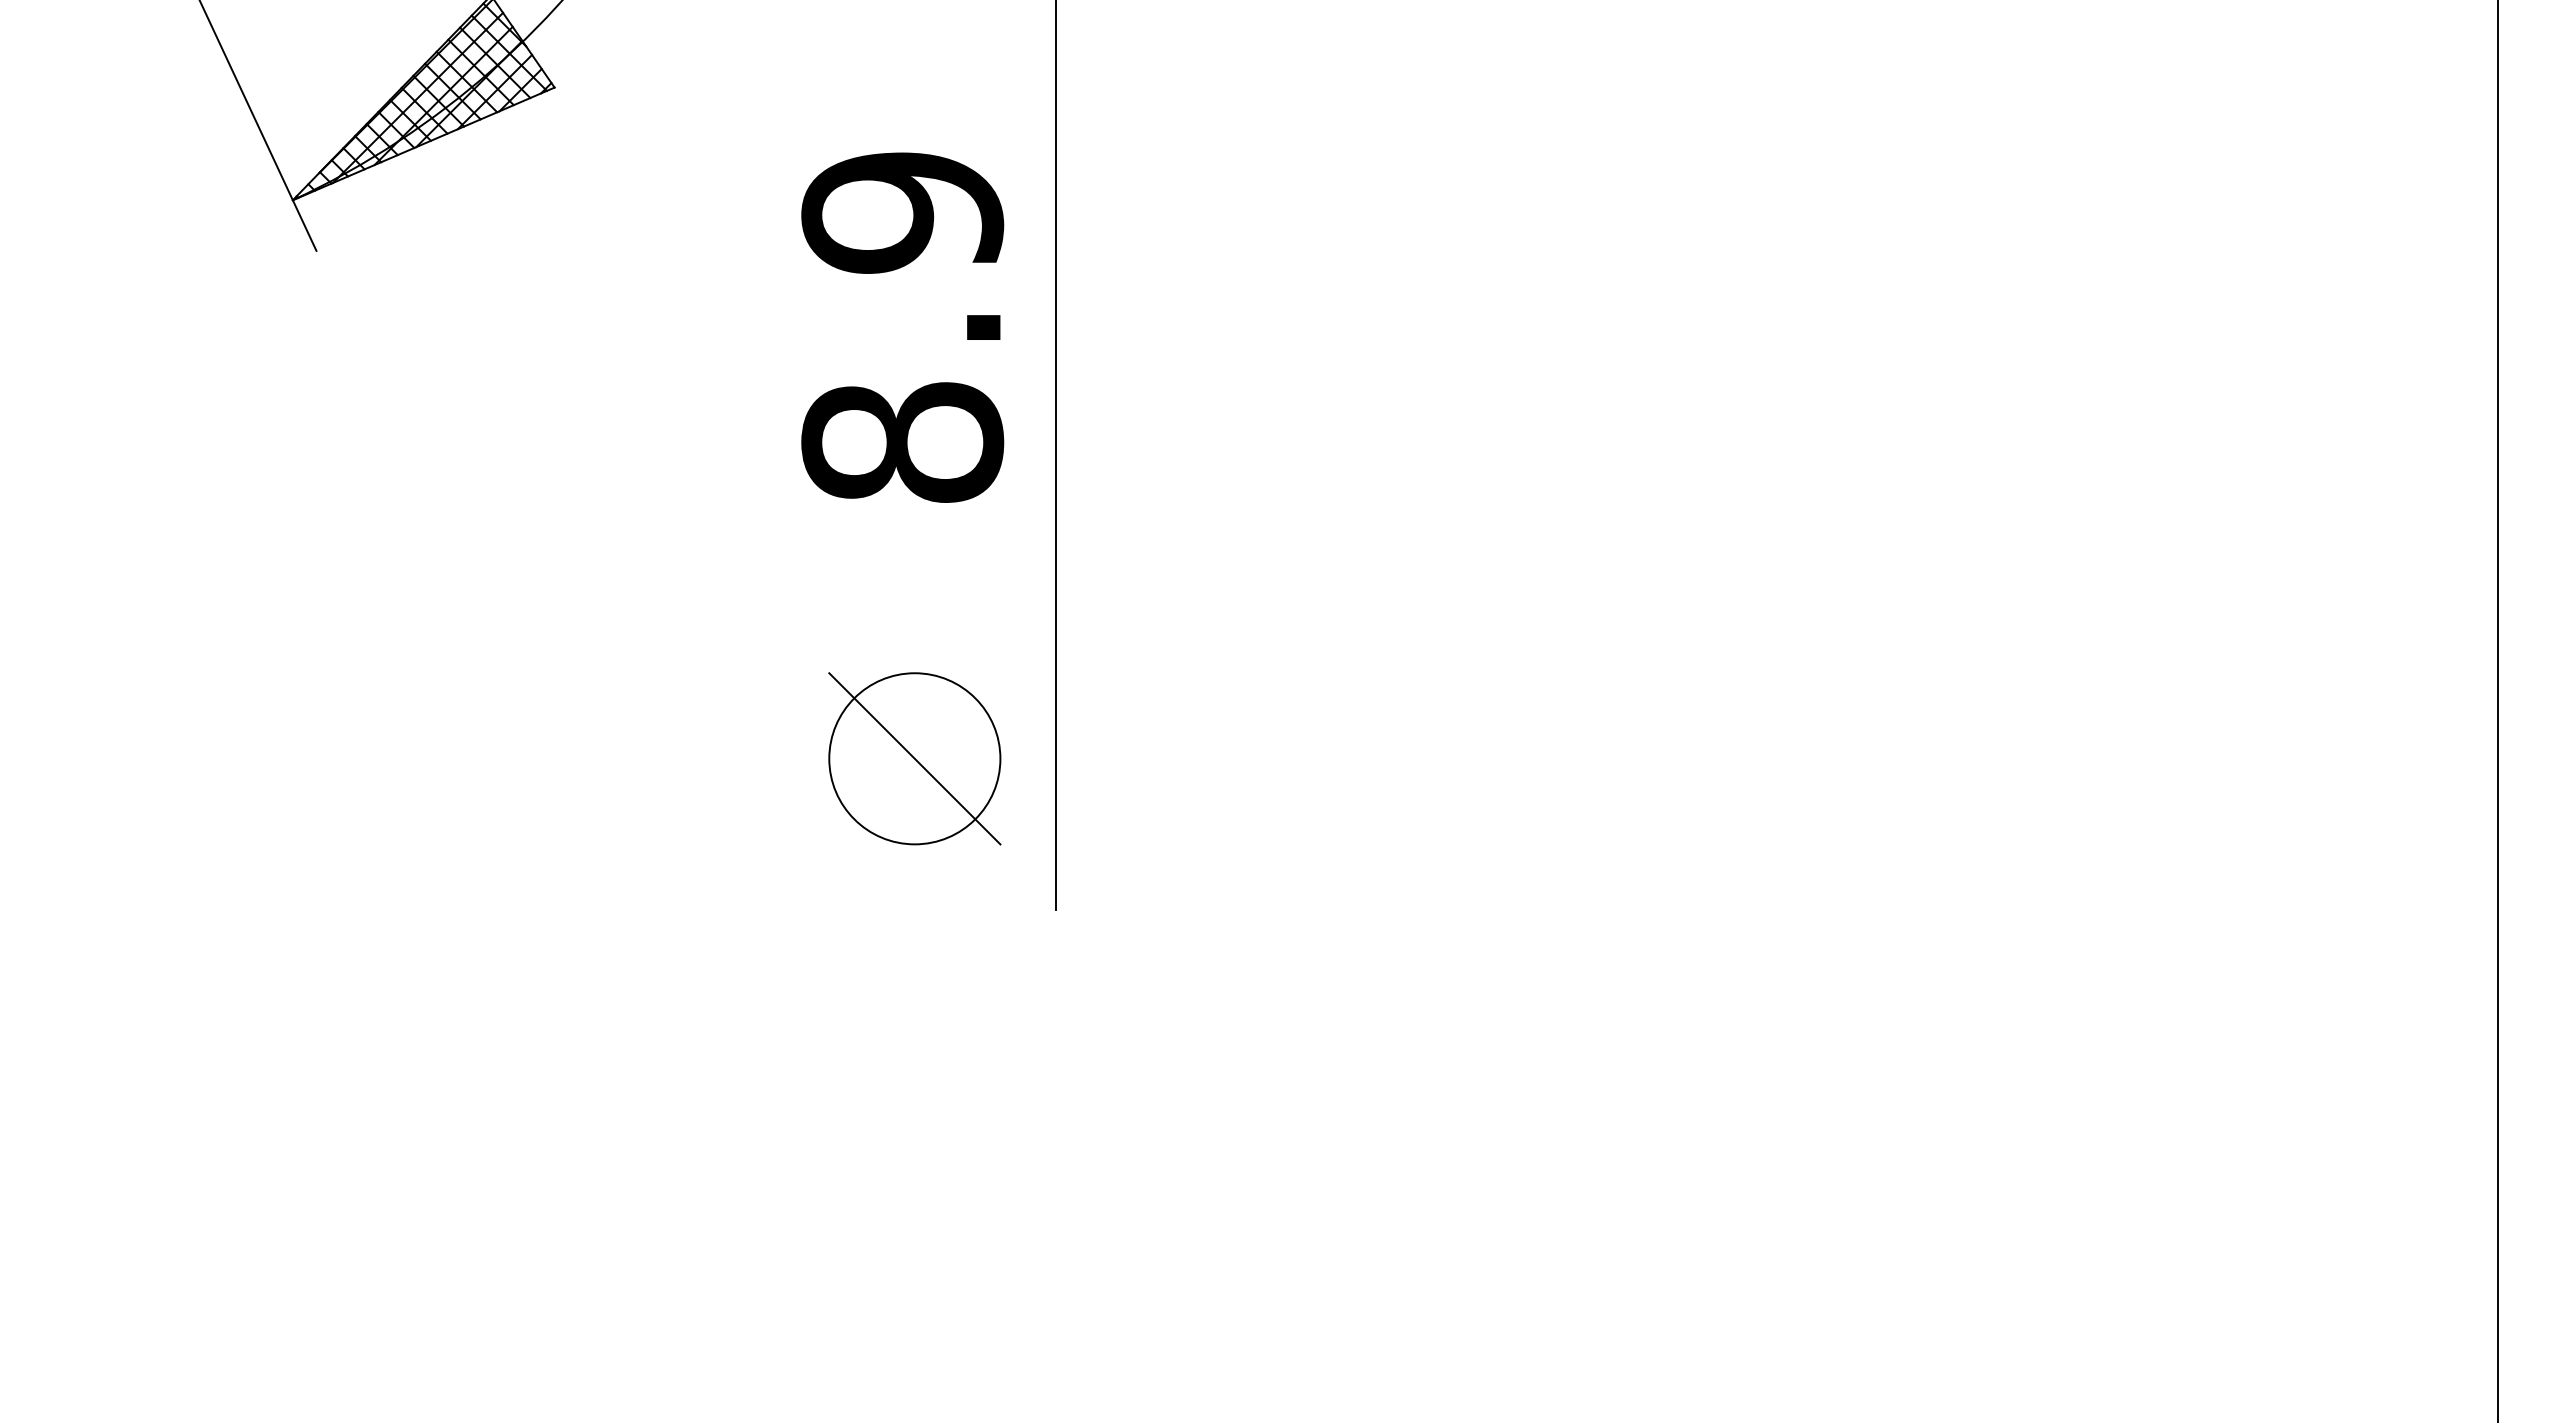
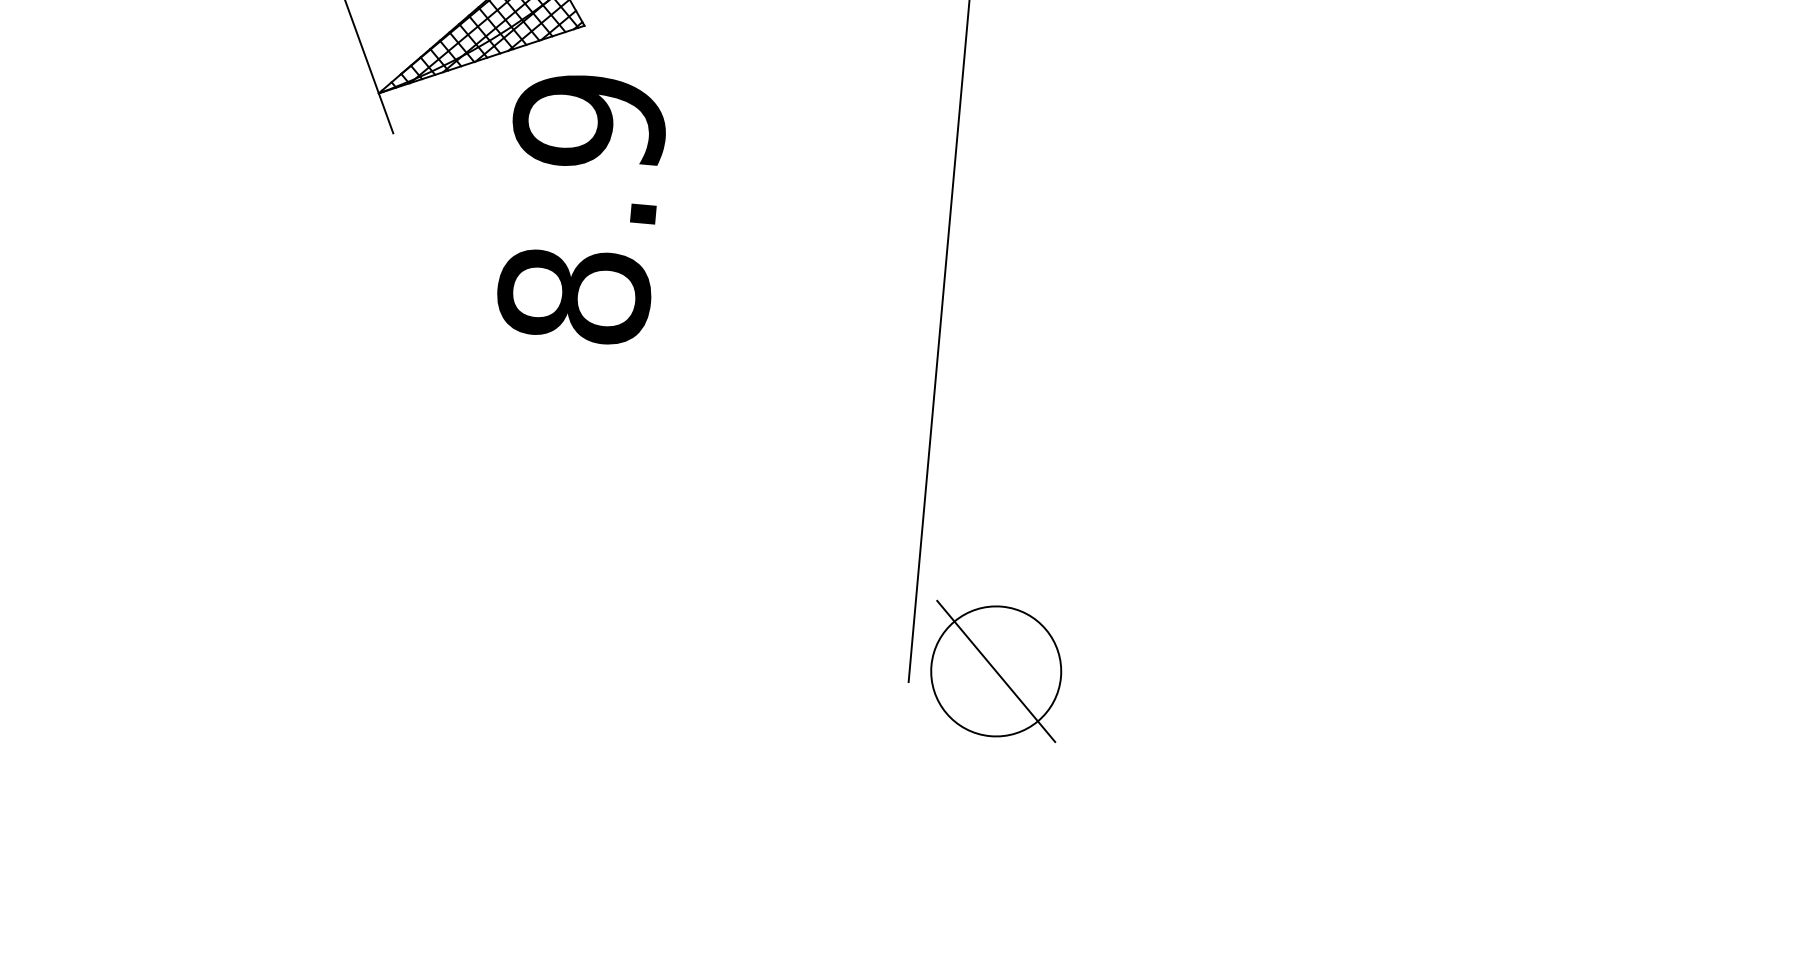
text: (902, 327) -> (581, 208), moved
part: (914, 758) -> (995, 671), moved

